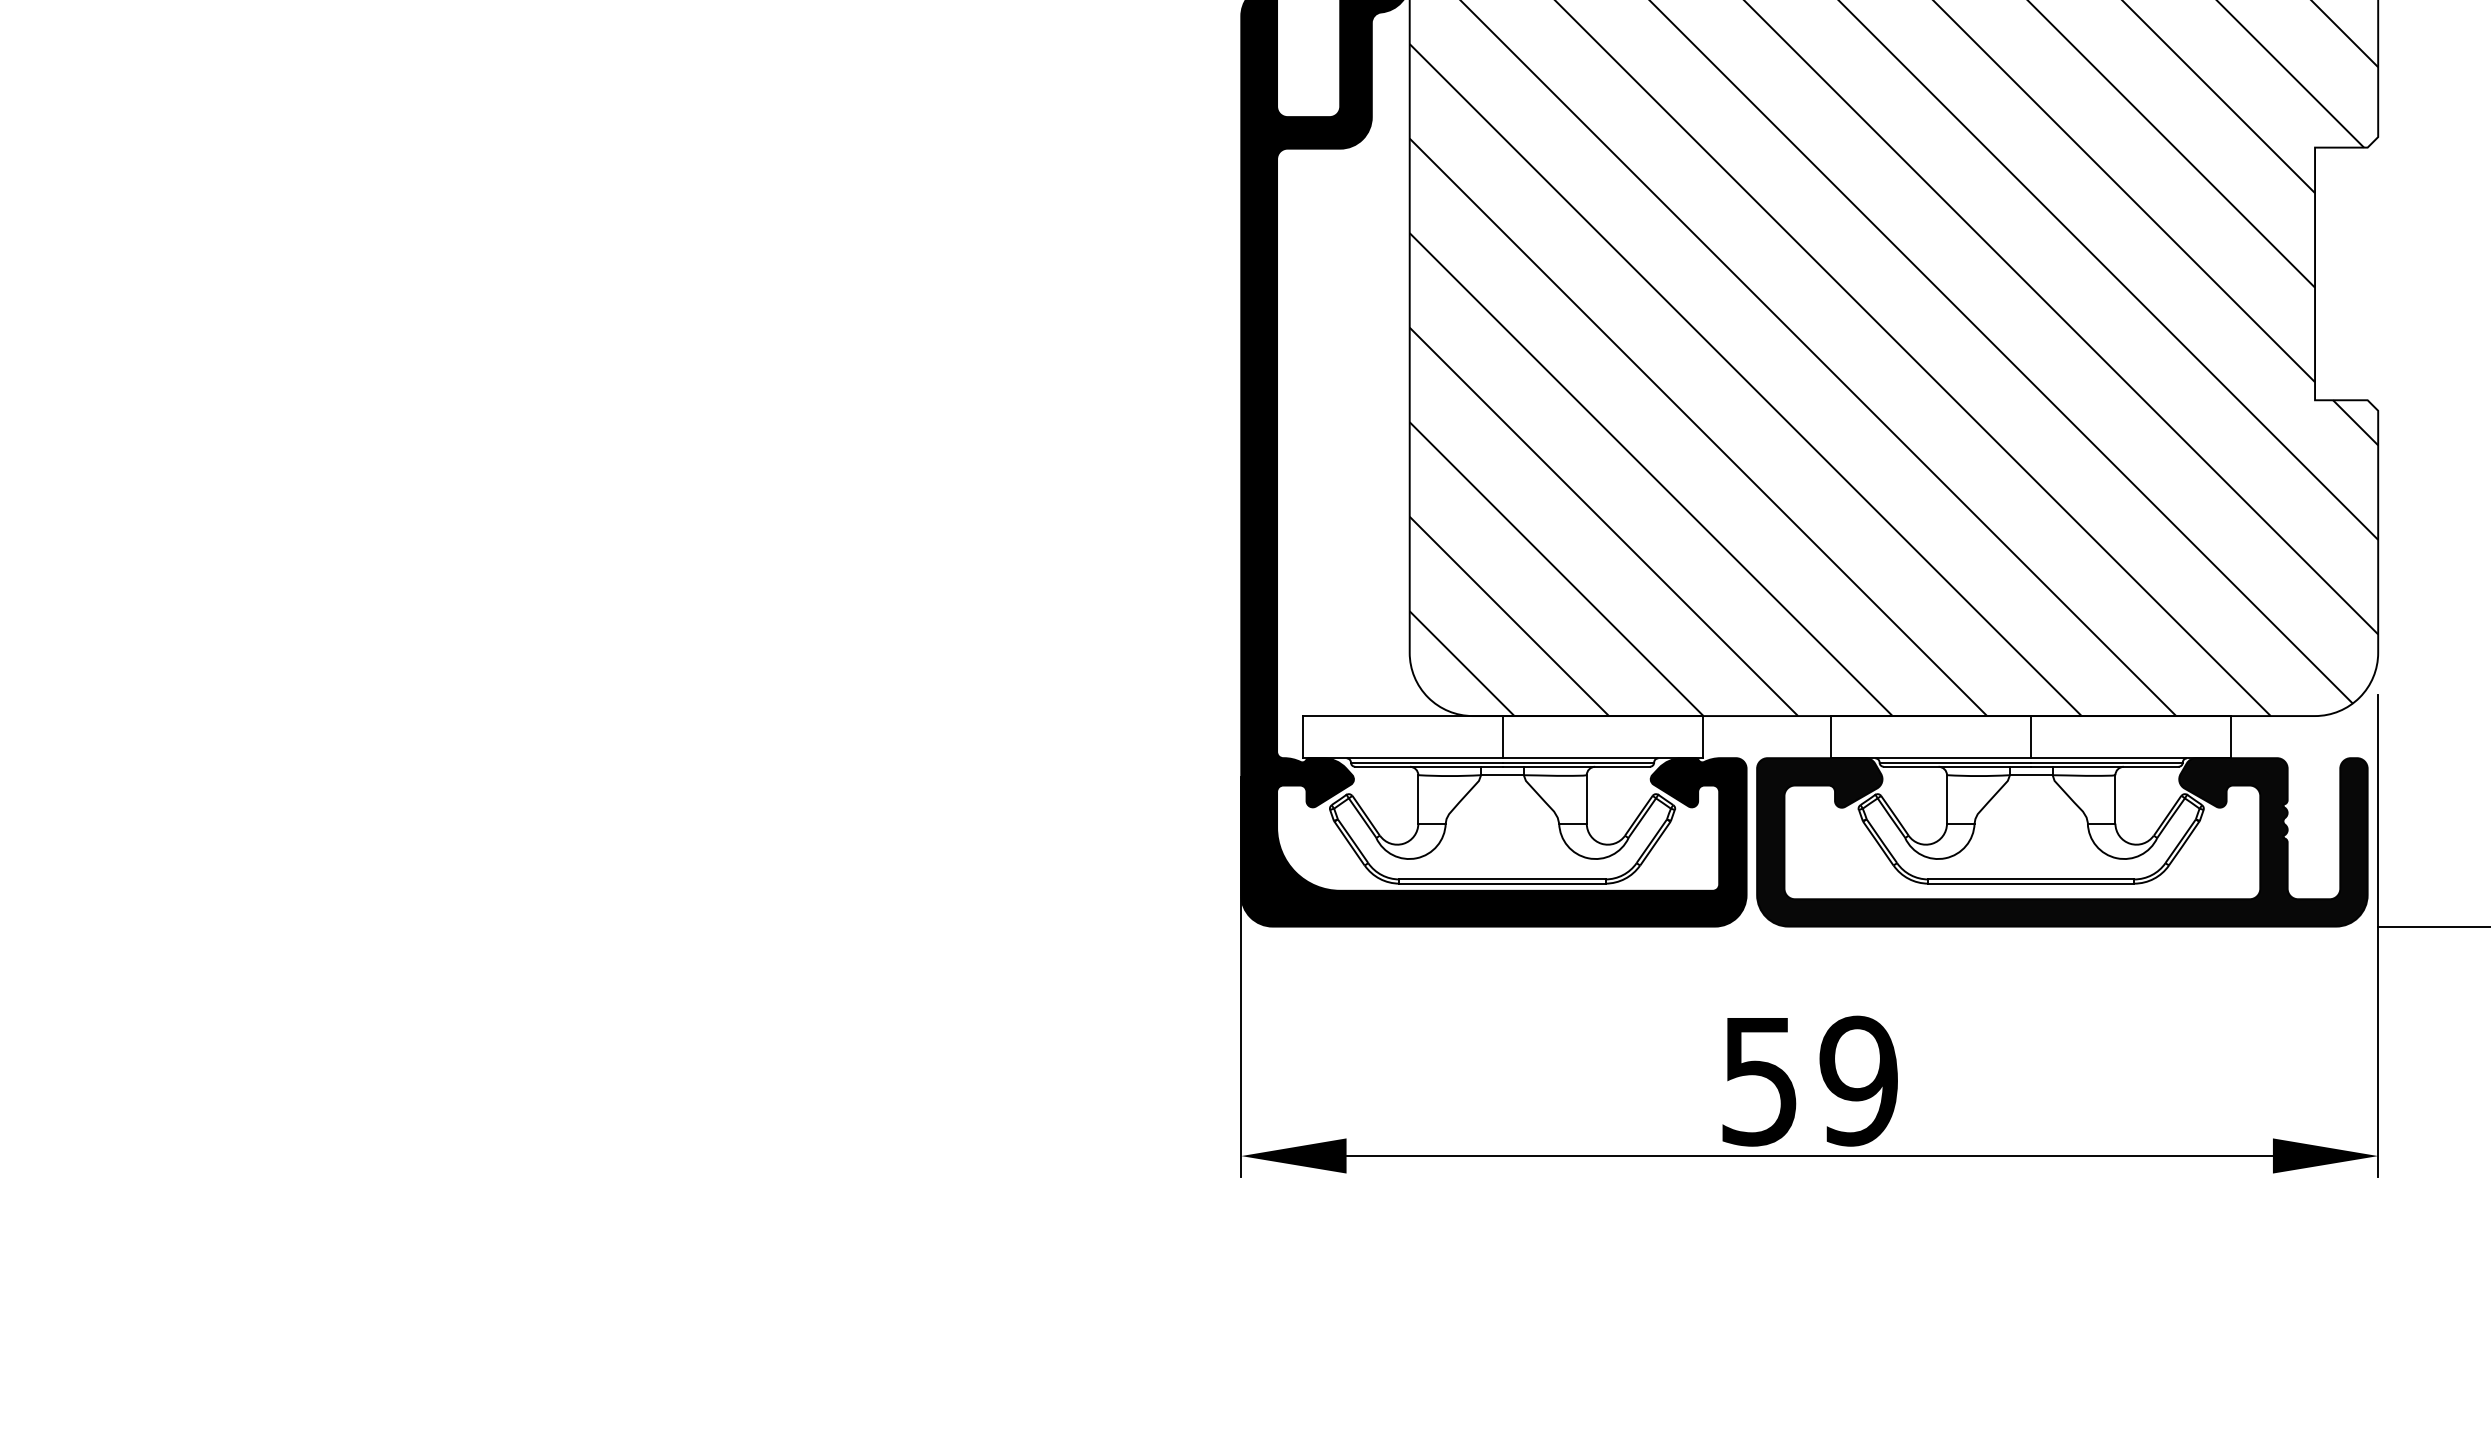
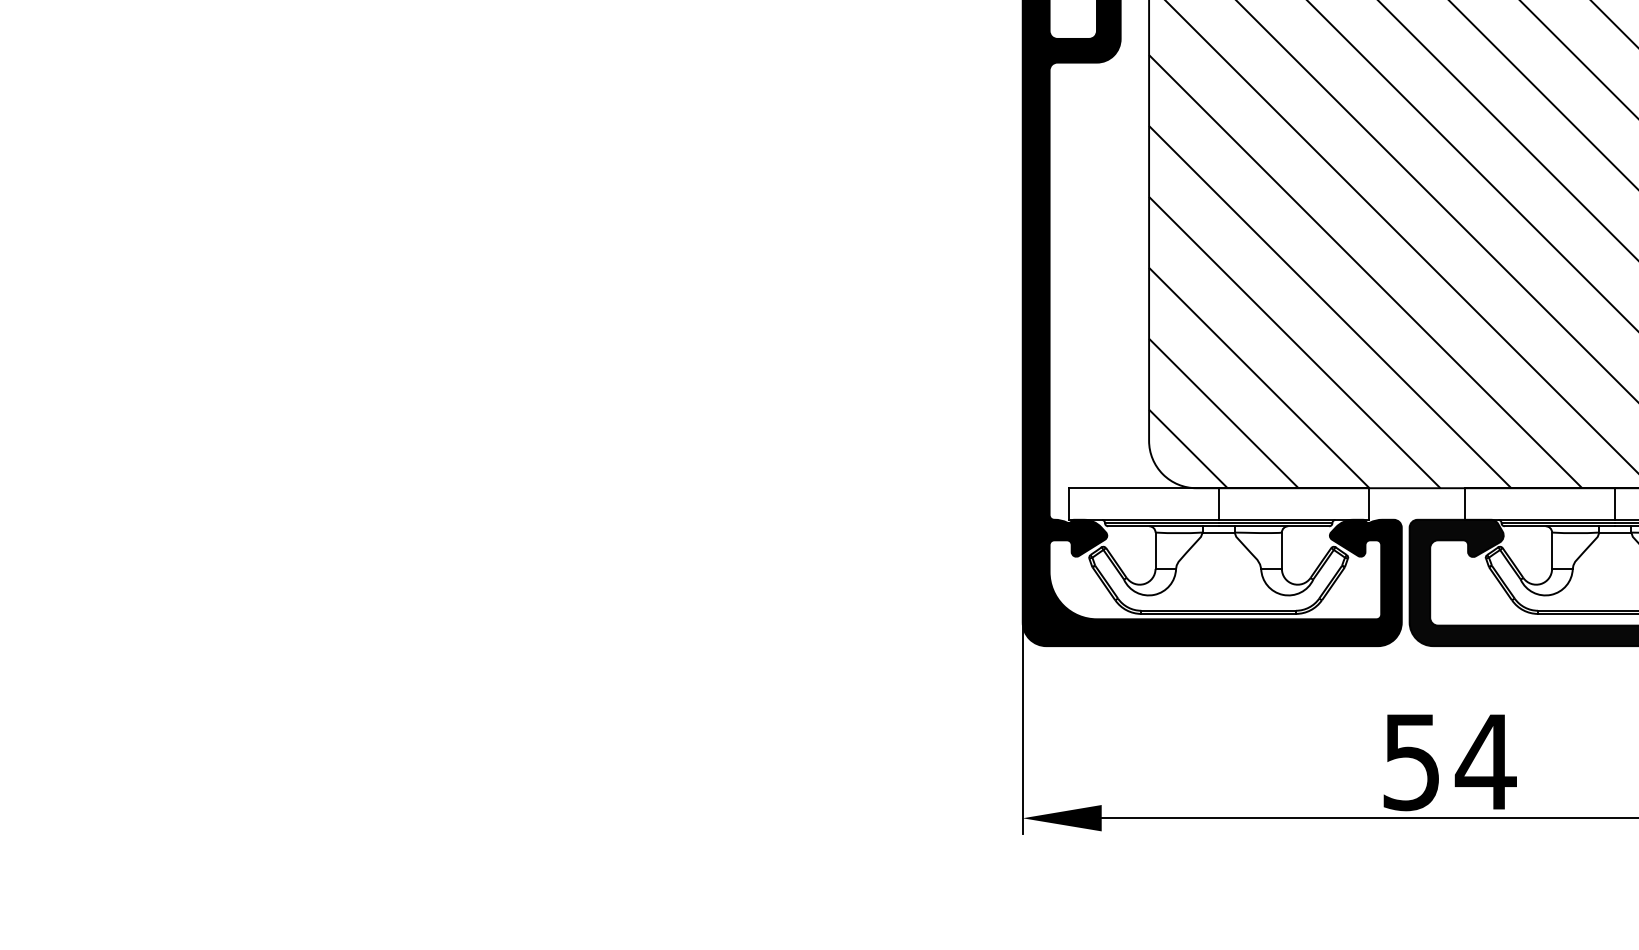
text: (1858, 1080) -> (1485, 761), 59 -> 54

